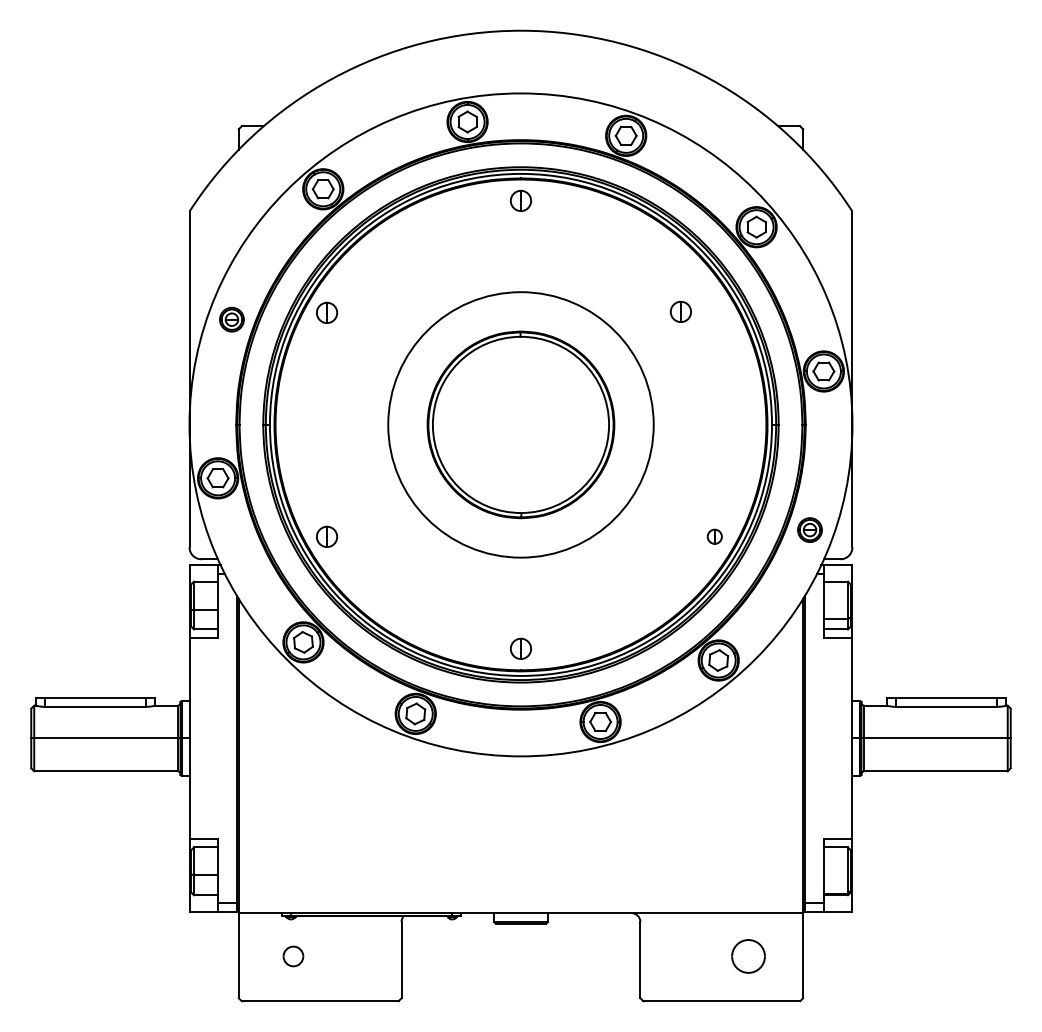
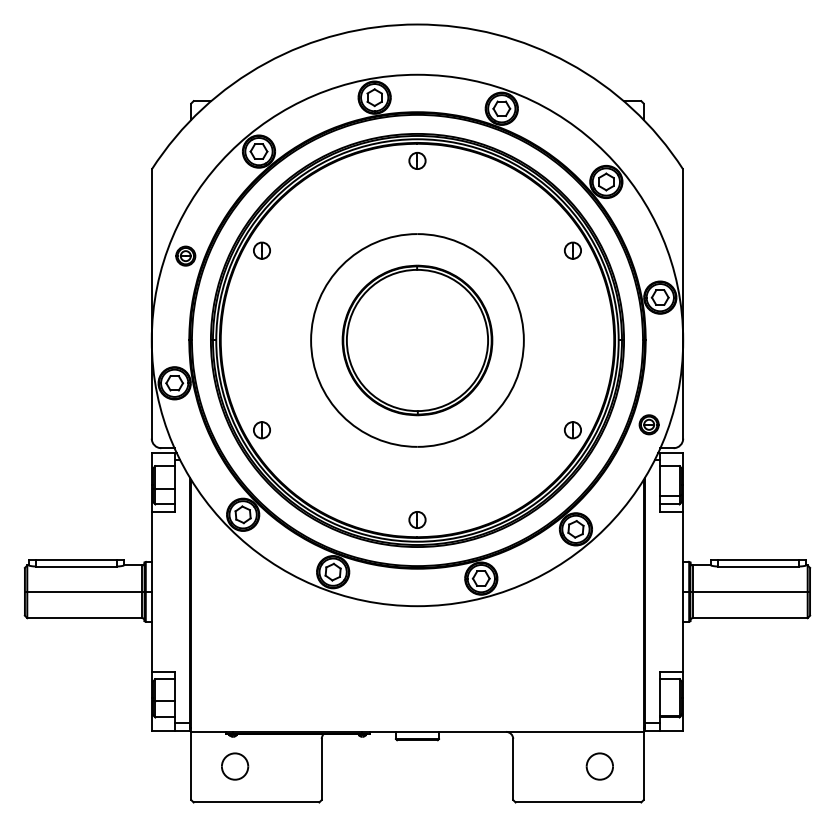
part: (680, 311) -> (572, 250), moved
part: (714, 536) -> (572, 429), size x1.43
part: (293, 956) -> (235, 766), size x1.67

